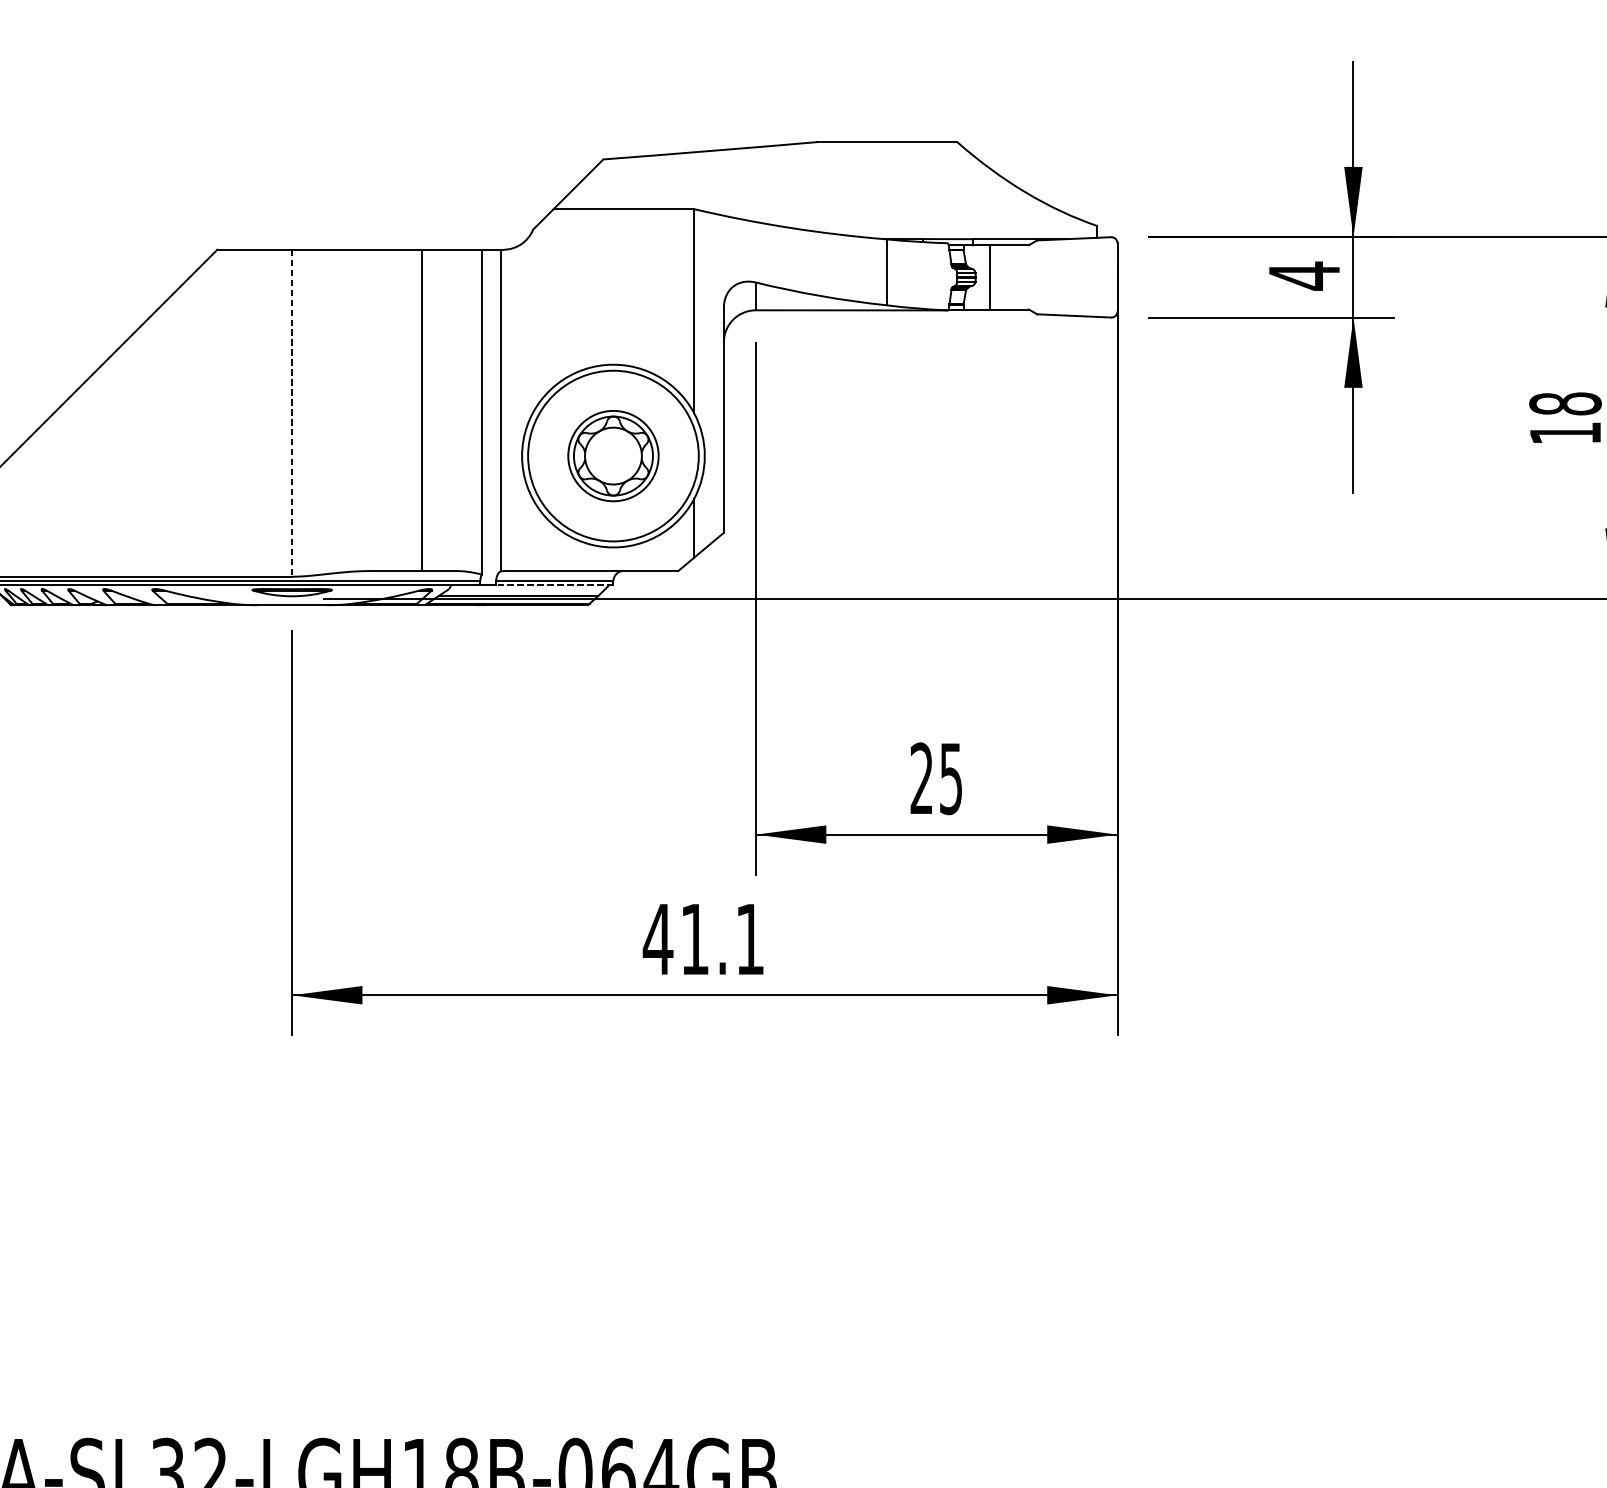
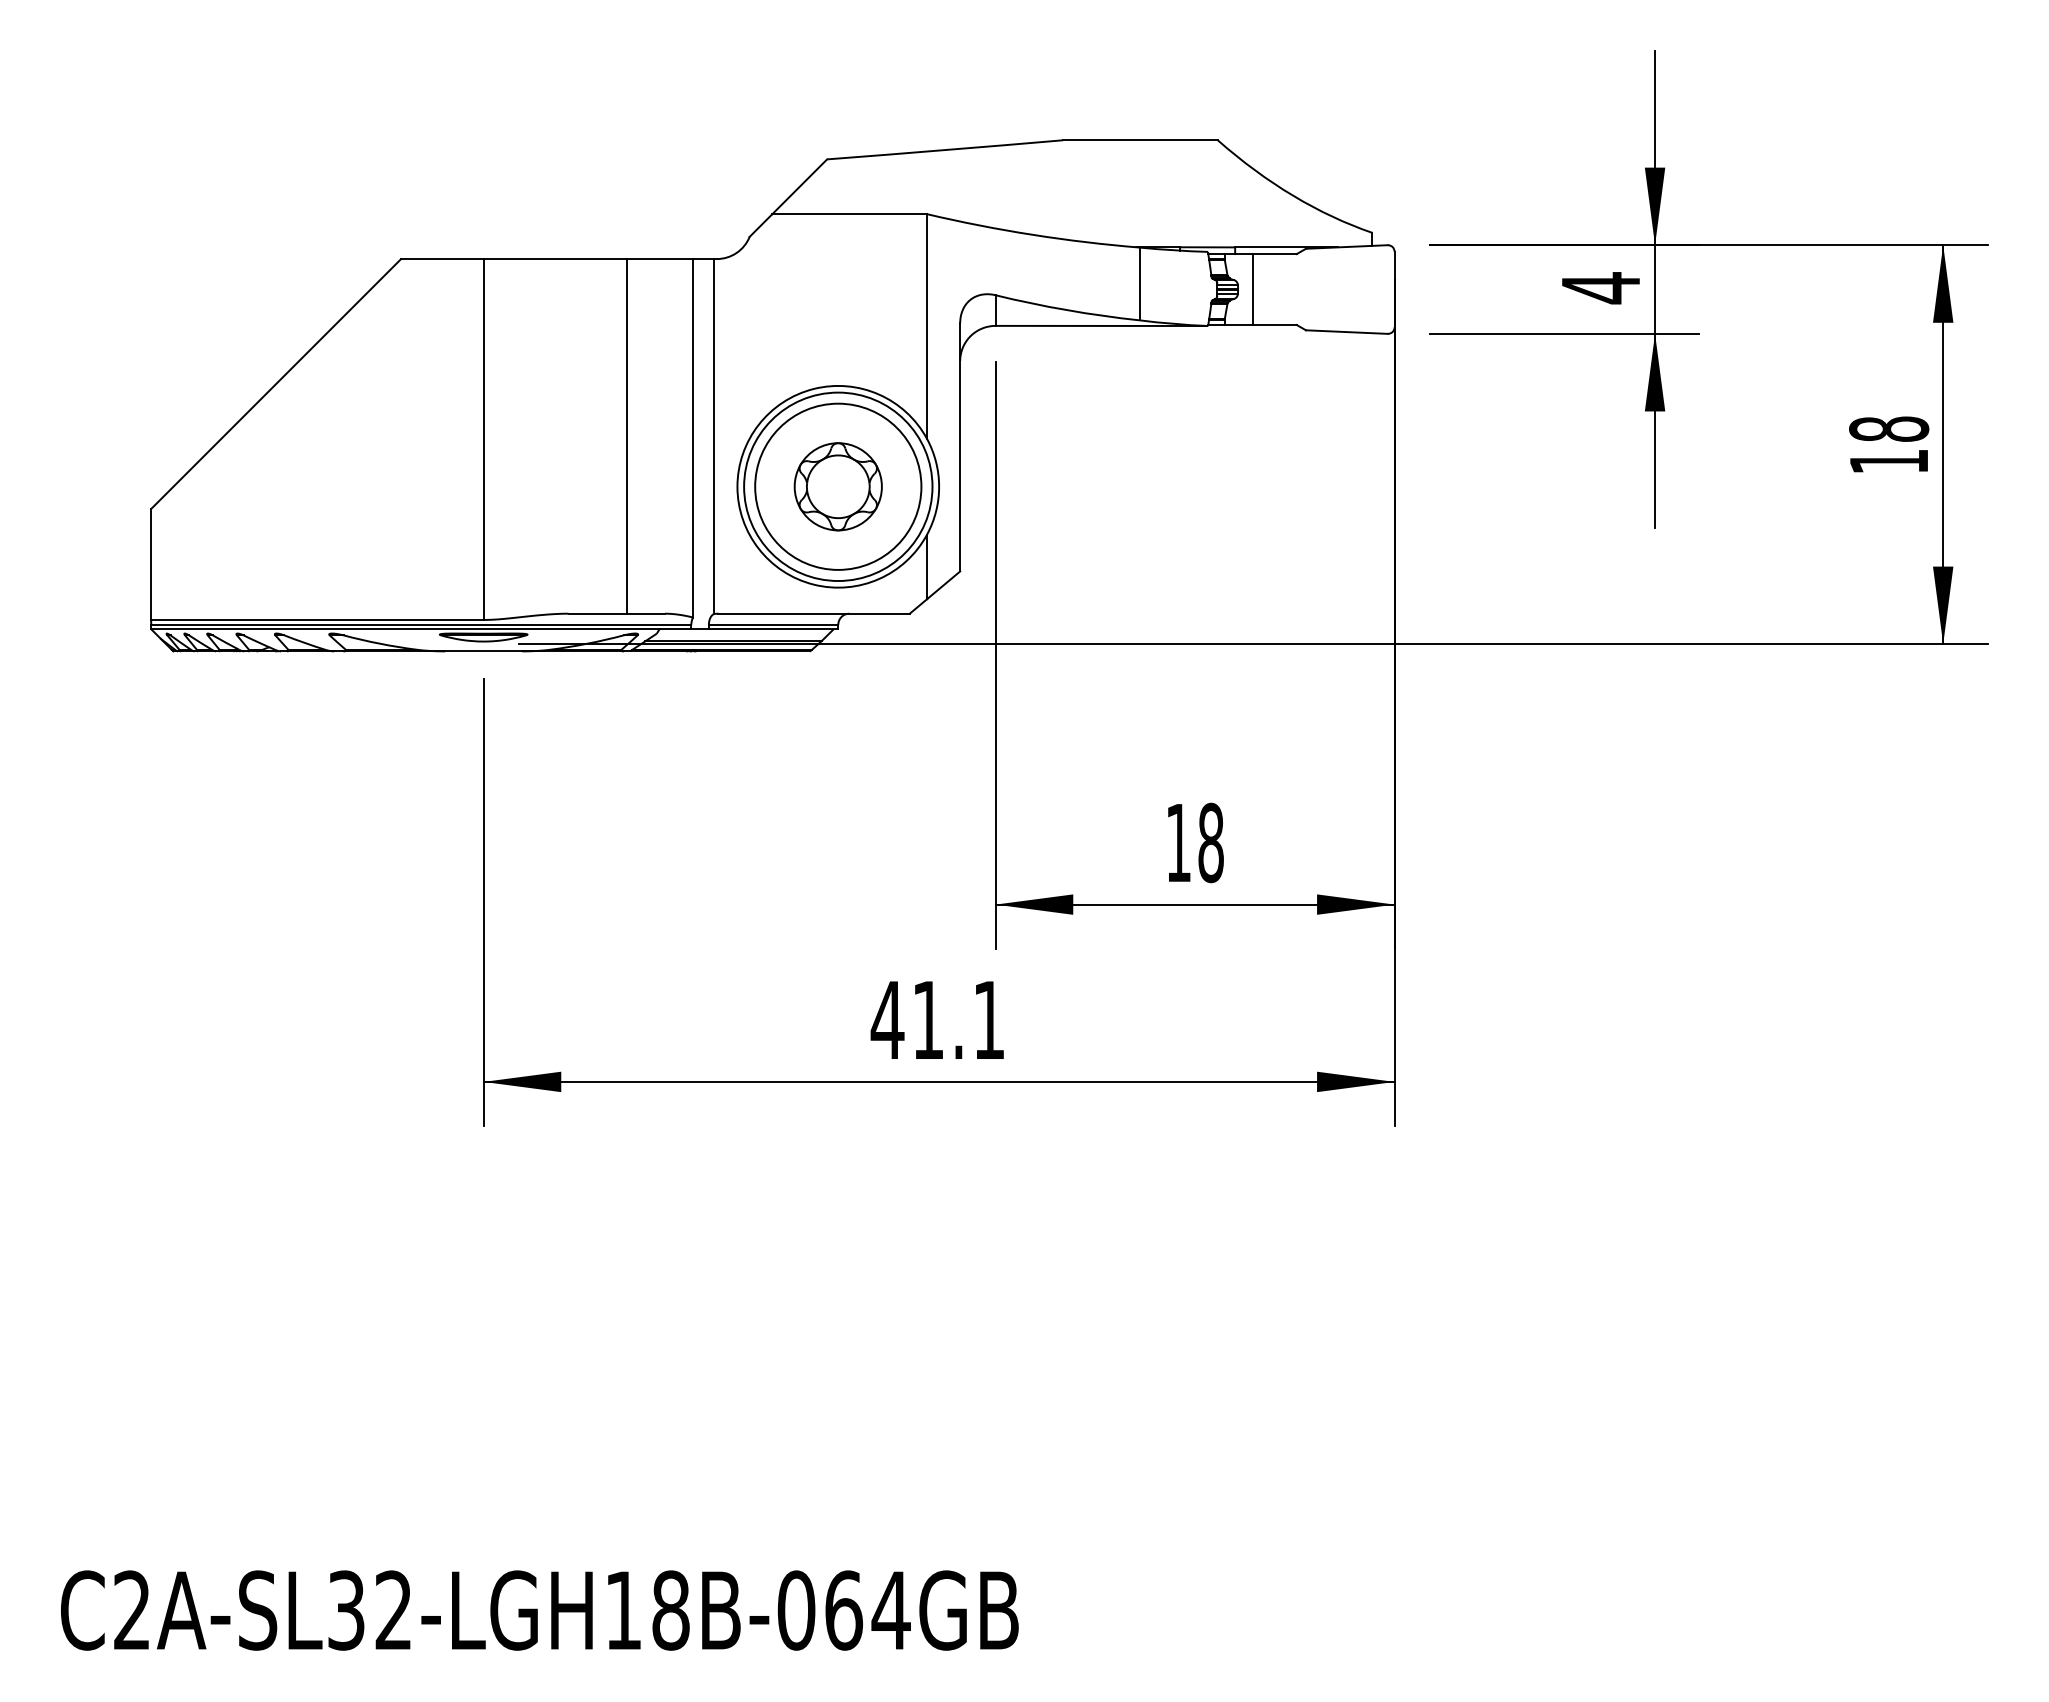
line: (292, 414) -> (483, 440), dashed -> solid
circle: (613, 455) -> (838, 486), size x1.67
line: (554, 585) -> (773, 629), dashed -> solid
text: (936, 778) -> (1194, 842), 25 -> 18

